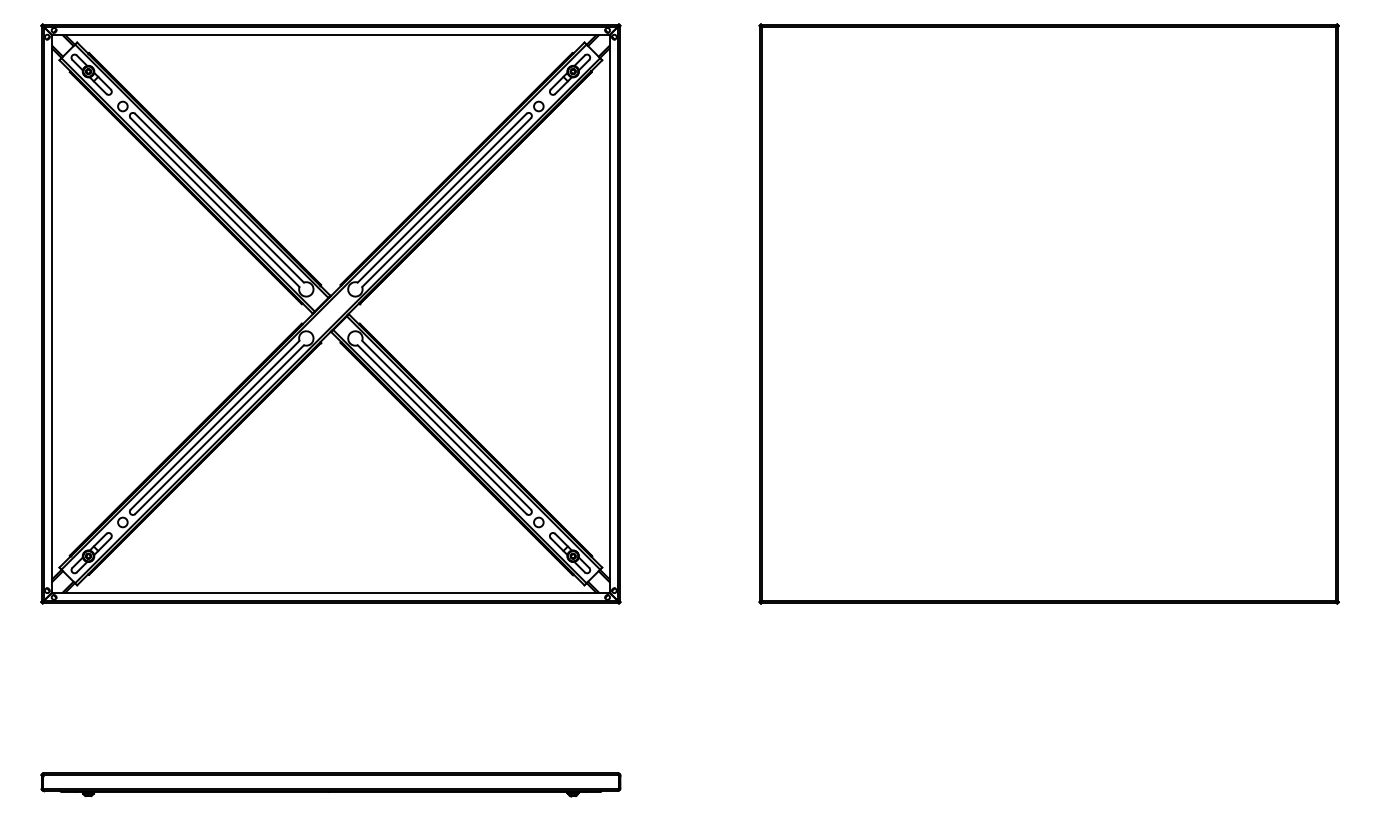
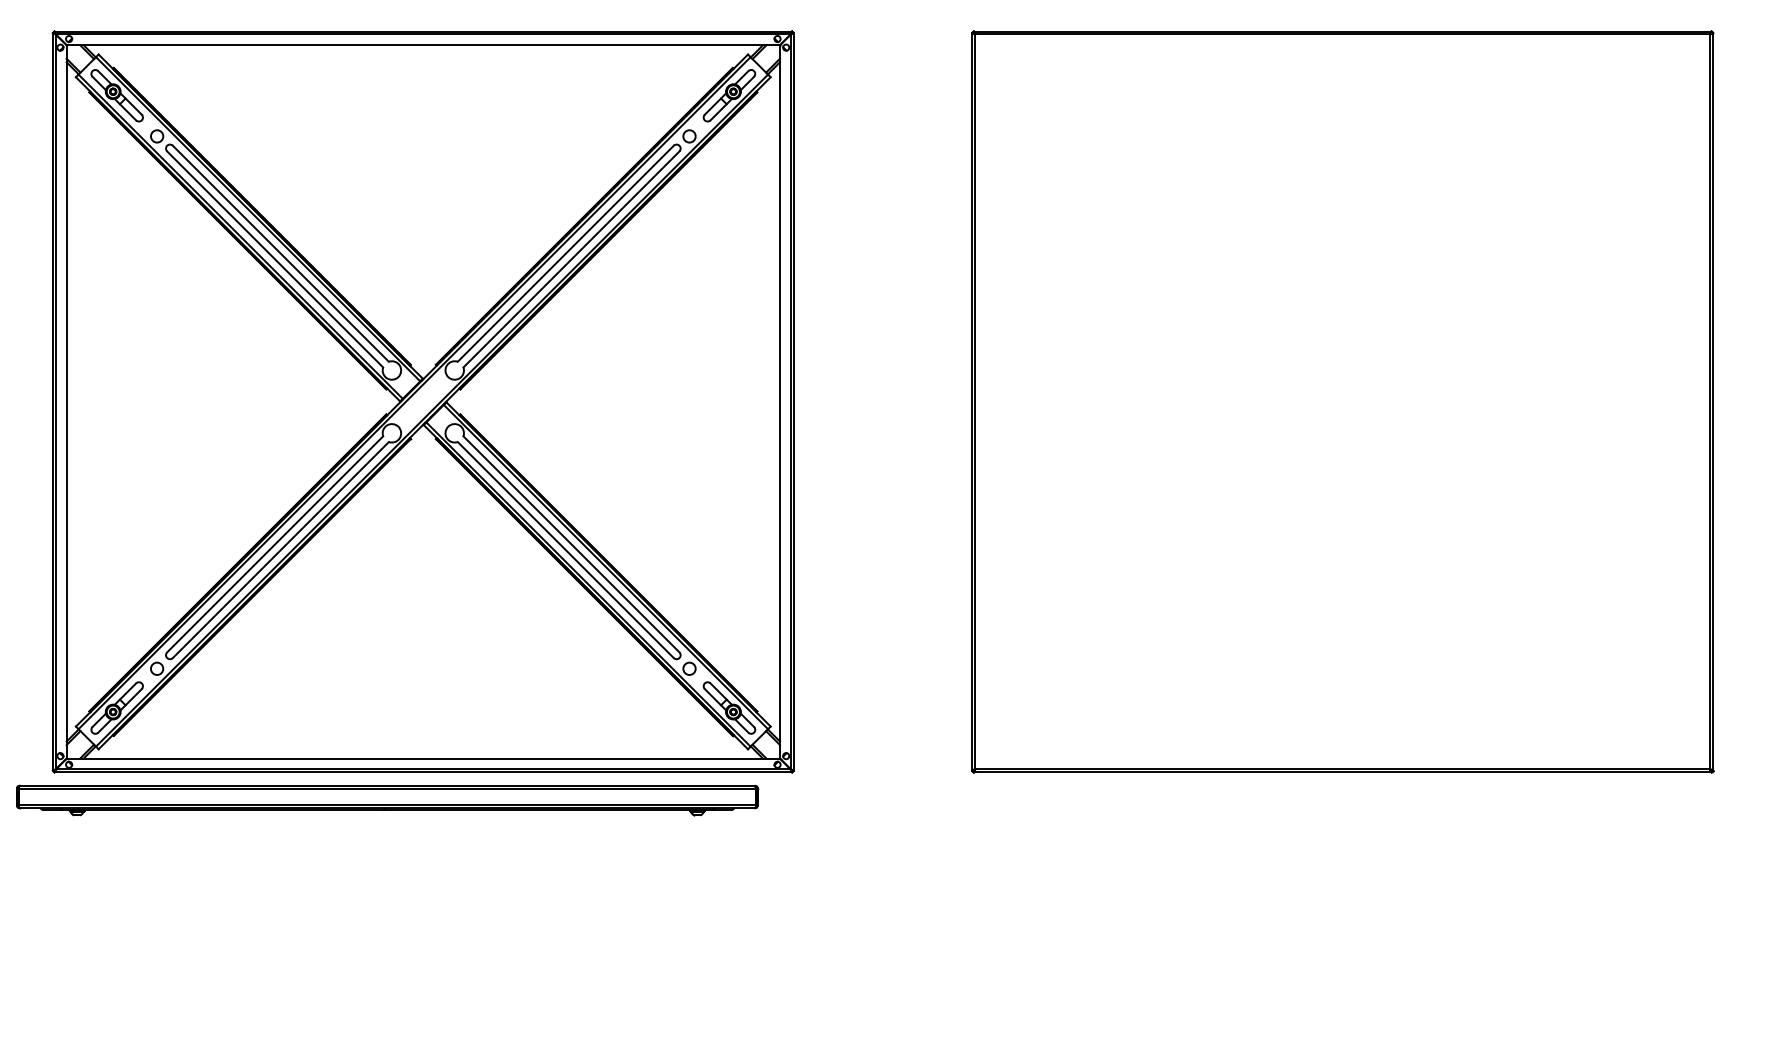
part: (330, 784) -> (387, 800), moved

